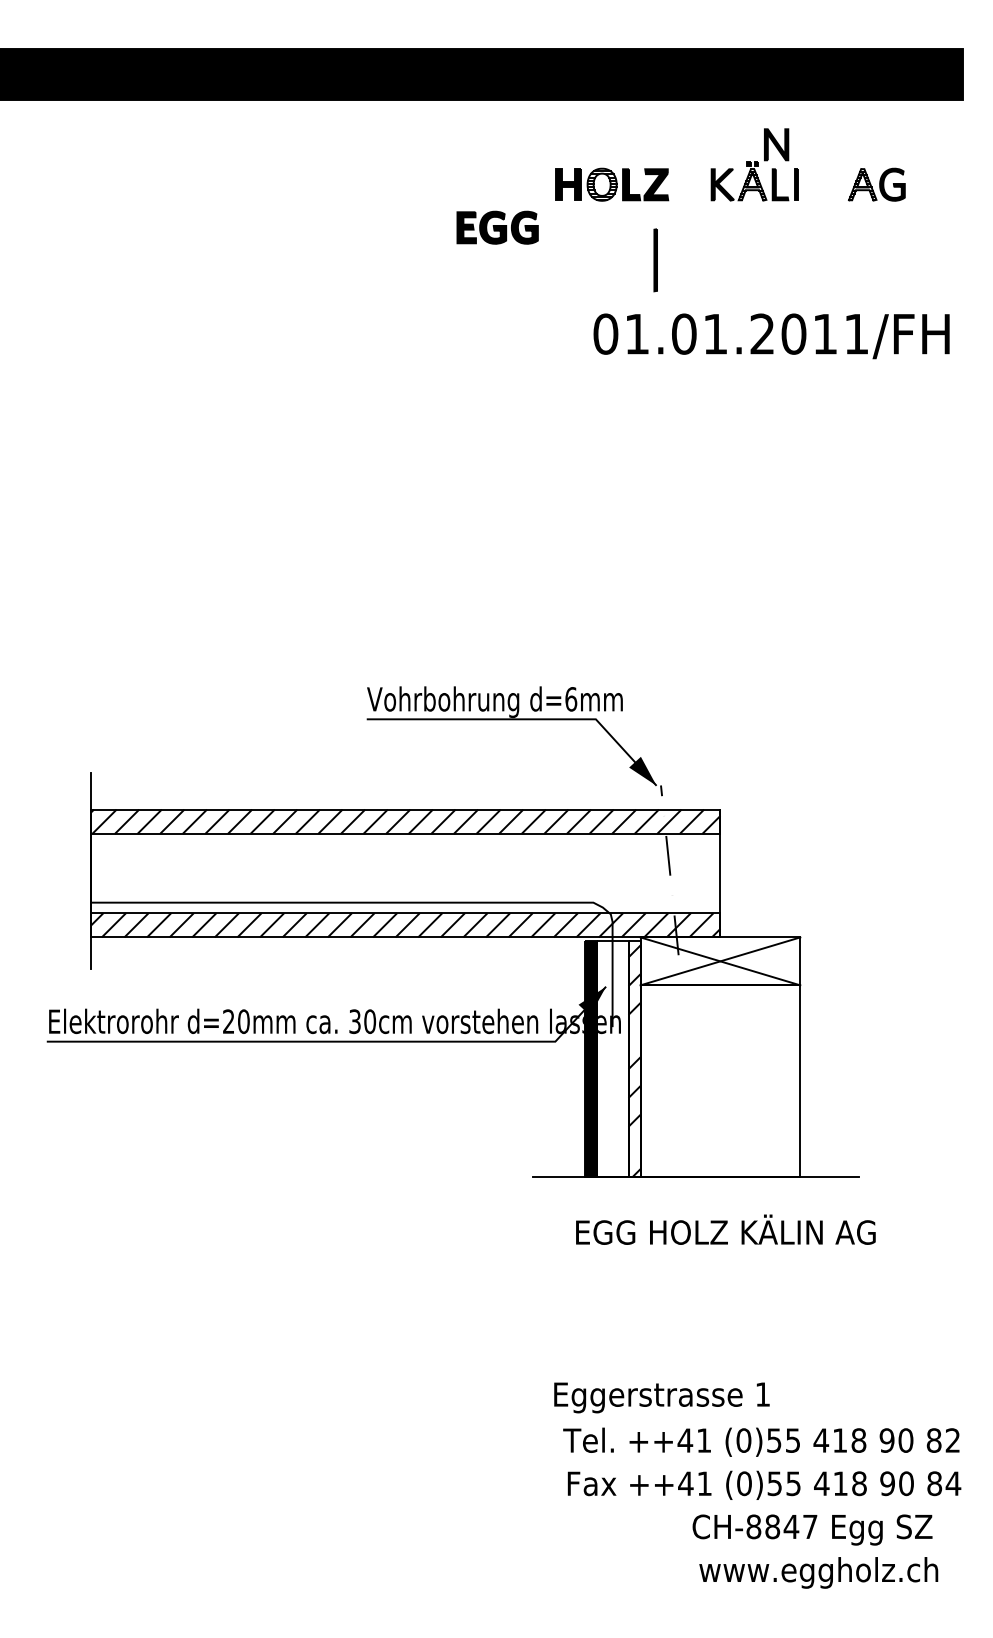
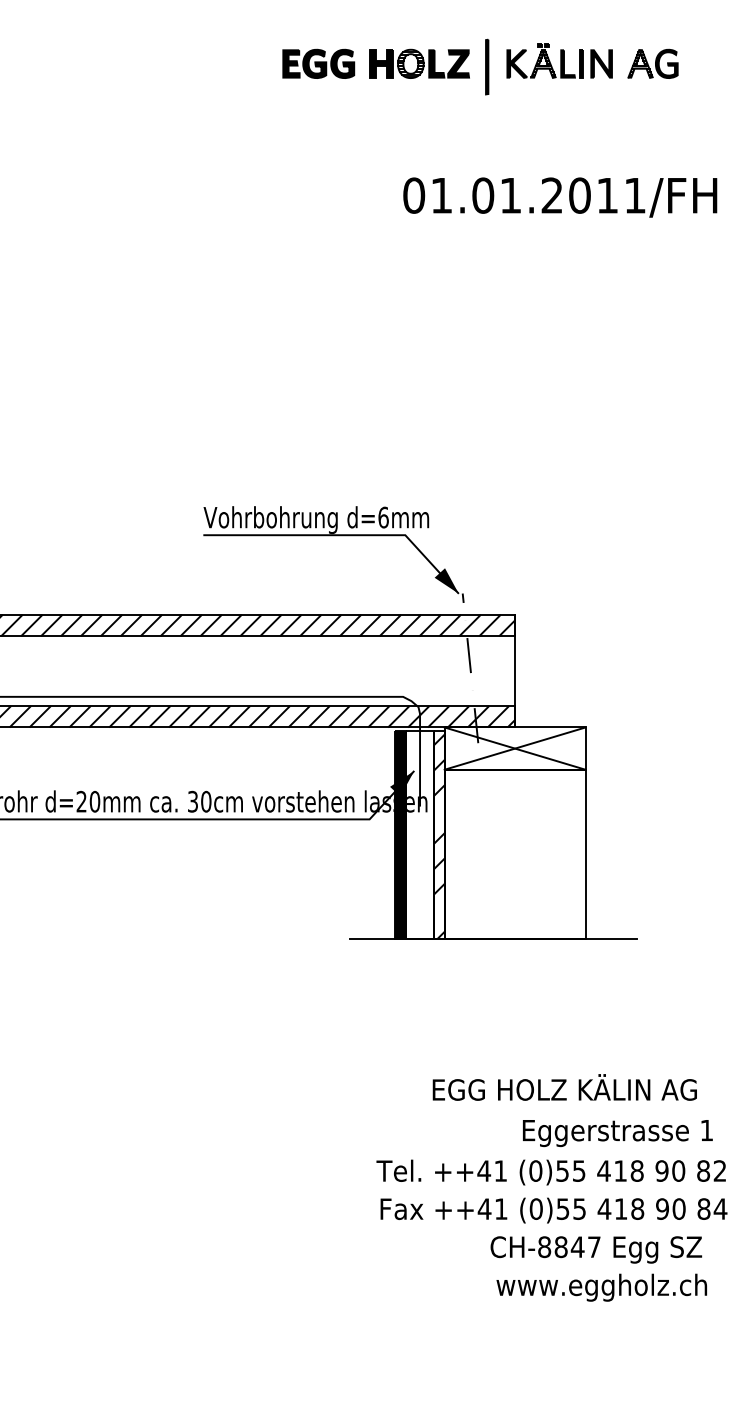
part: (776, 144) -> (601, 63), moved
part: (497, 227) -> (318, 63), moved
line: (655, 260) -> (486, 67), moved
text: (725, 1229) -> (564, 1087), moved
text: (661, 1397) -> (617, 1133), moved

